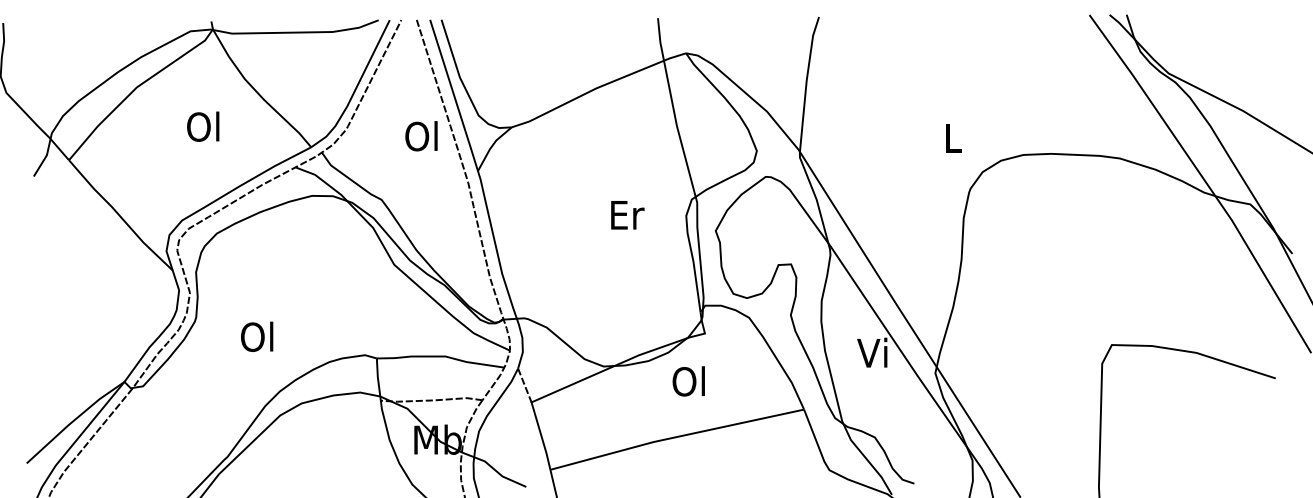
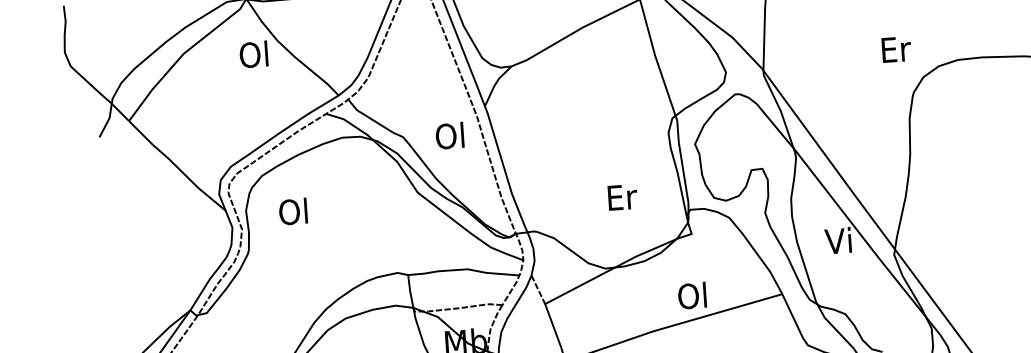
text: (203, 126) -> (254, 54), moved
text: (421, 136) -> (449, 136), moved
text: (953, 137) -> (895, 48), L -> Er
text: (627, 215) -> (622, 197), moved
text: (257, 336) -> (293, 211), moved
text: (688, 381) -> (692, 295), moved

